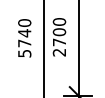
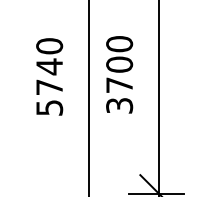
text: (59, 52) -> (119, 105), 2700 -> 3700

